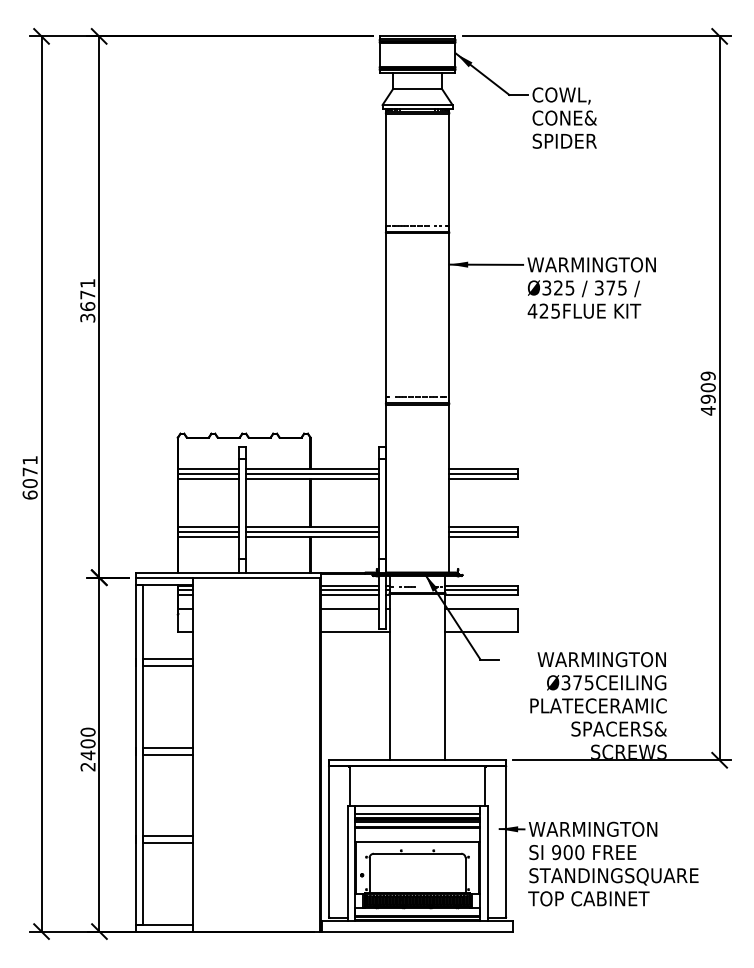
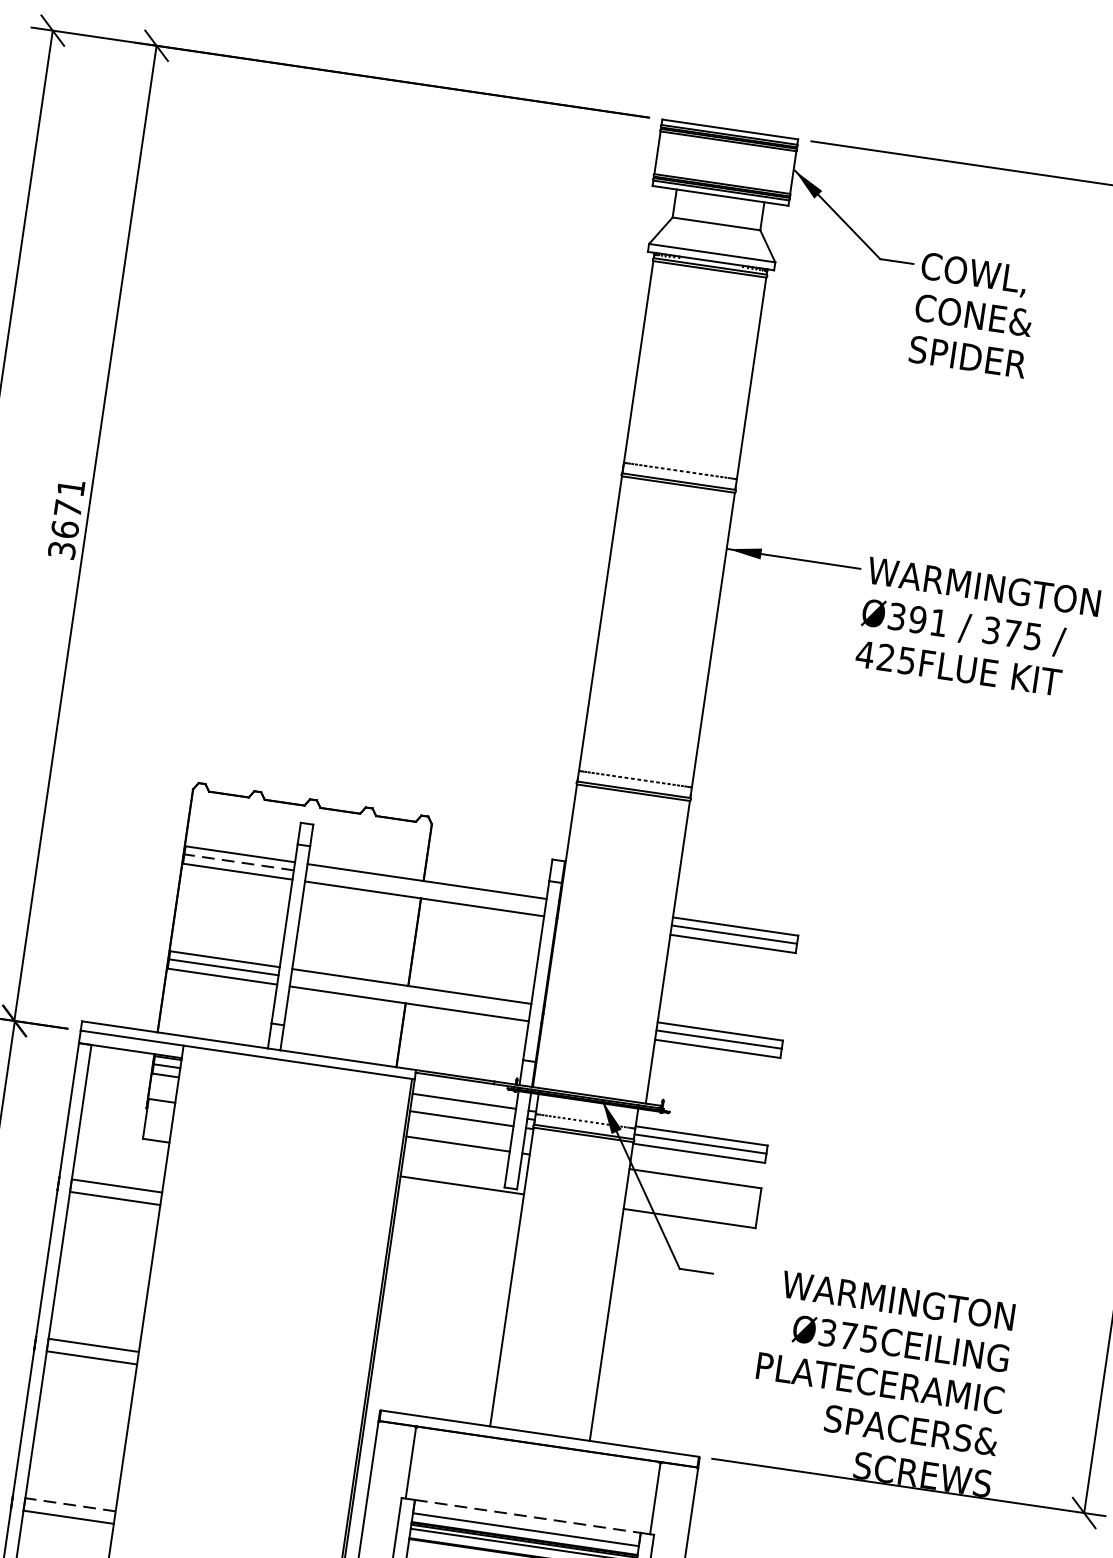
text: (563, 287) -> (927, 620), Ø325 -> Ø391
line: (208, 473) -> (238, 862), solid -> dashed
line: (312, 473) -> (426, 889), removed
line: (312, 531) -> (410, 993), removed
line: (349, 590) -> (461, 1109), removed
line: (417, 806) -> (527, 1516), solid -> dashed
line: (167, 836) -> (69, 1505), solid -> dashed

